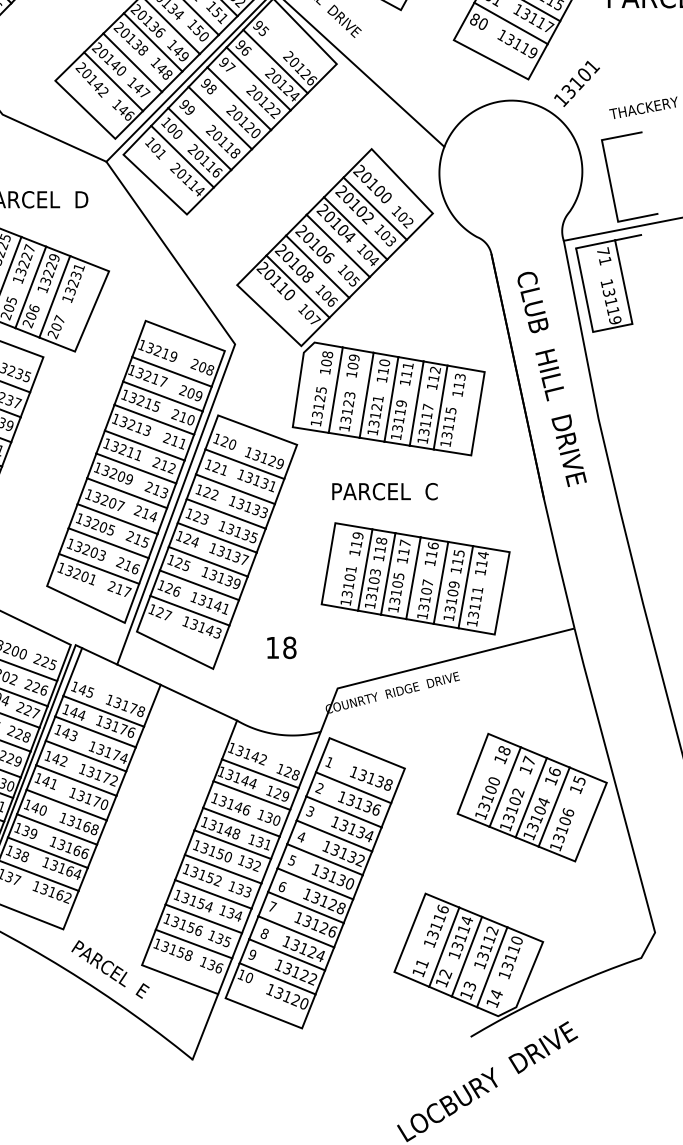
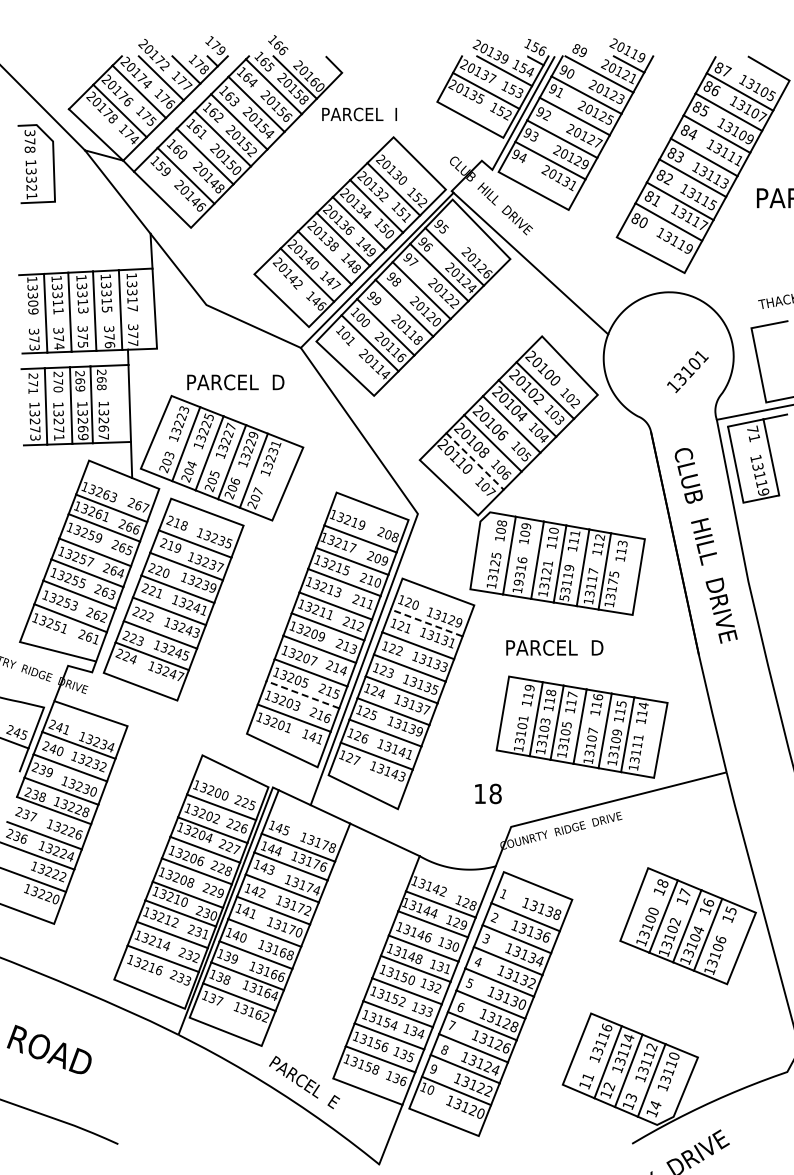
text: (576, 84) -> (687, 372), moved
line: (298, 286) -> (475, 461), solid -> dashed
text: (347, 407) -> (520, 571), 13123 -> 19316
text: (450, 418) -> (613, 581), 13115 -> 13175
text: (396, 437) -> (564, 598), 13119 -> 53119
line: (244, 463) -> (426, 622), solid -> dashed
text: (432, 491) -> (597, 647), PARCEL  C -> PARCEL  D
line: (108, 542) -> (302, 694), solid -> dashed
text: (119, 589) -> (312, 736), 217 -> 141
text: (281, 647) -> (488, 793), moved

